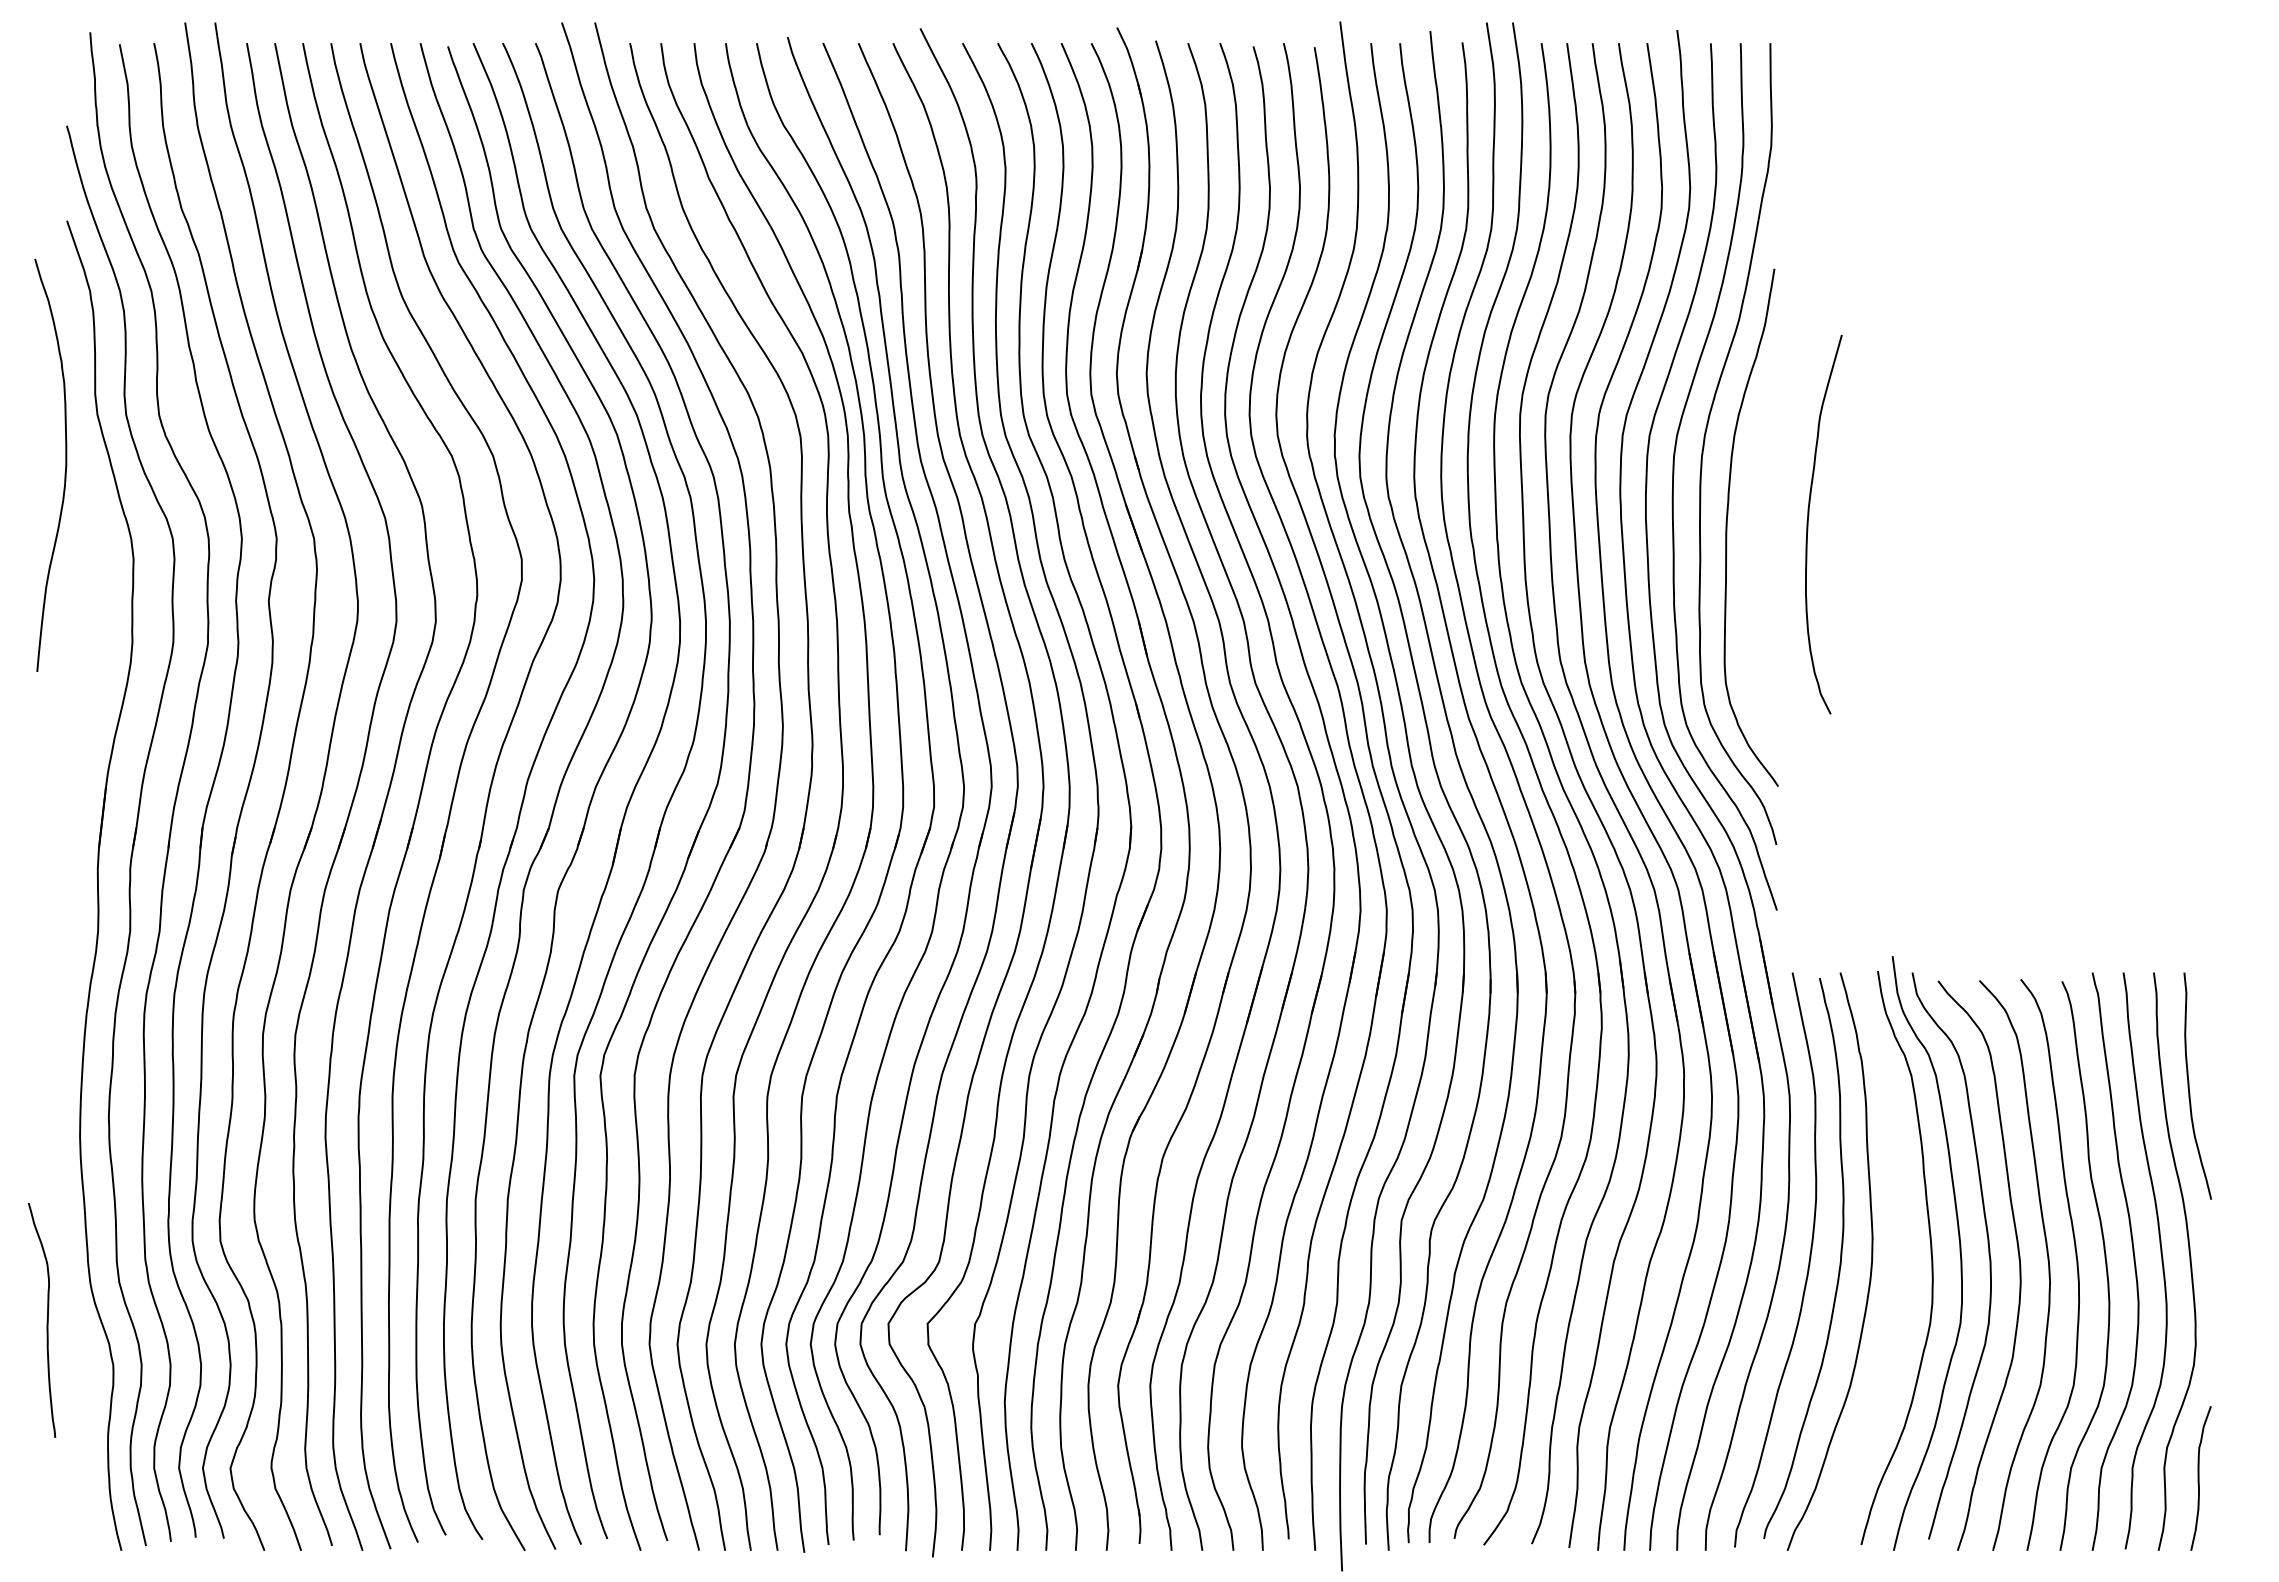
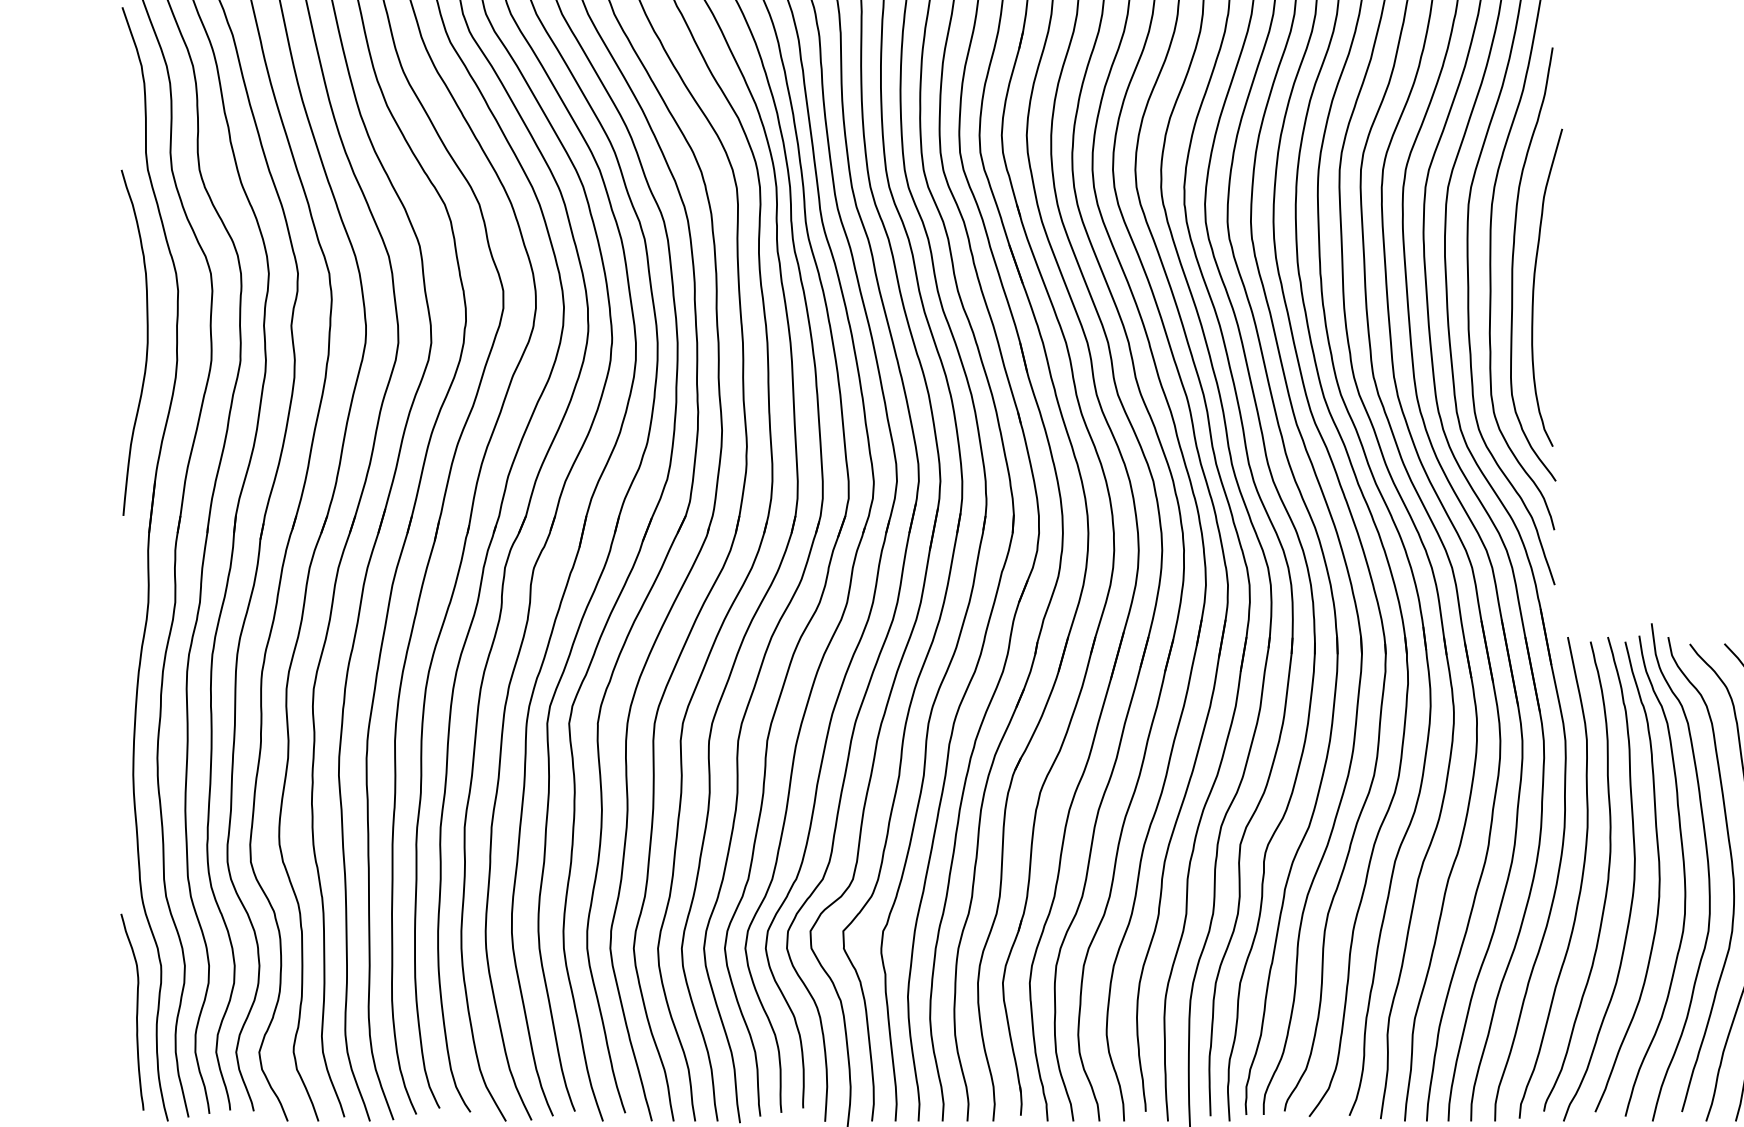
curve: (65, 464) -> (147, 342), moved
curve: (1808, 524) -> (1534, 287), moved
curve: (1901, 1258) -> (1659, 876), added
curve: (46, 1320) -> (136, 1012), moved

